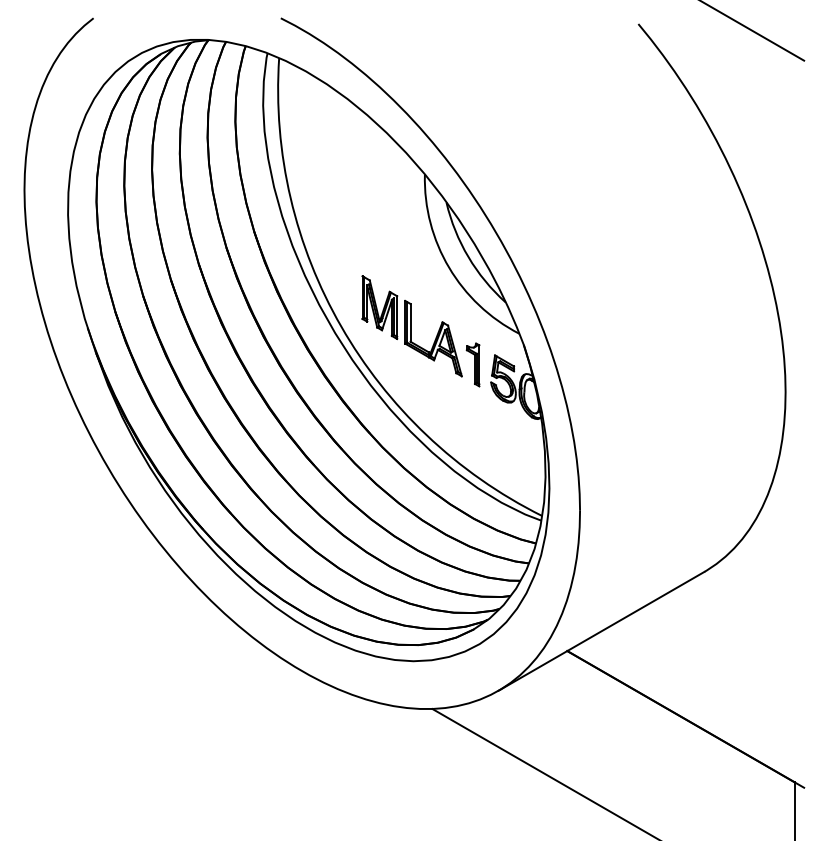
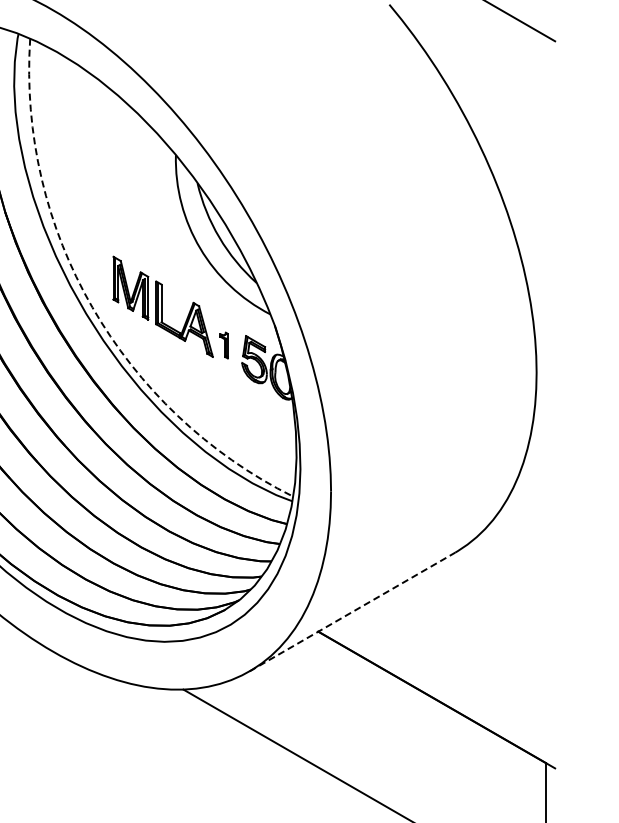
arc: (341, 326) -> (92, 307), solid -> dashed
part: (472, 364) -> (223, 345), size x0.6
line: (601, 631) -> (352, 612), solid -> dashed

